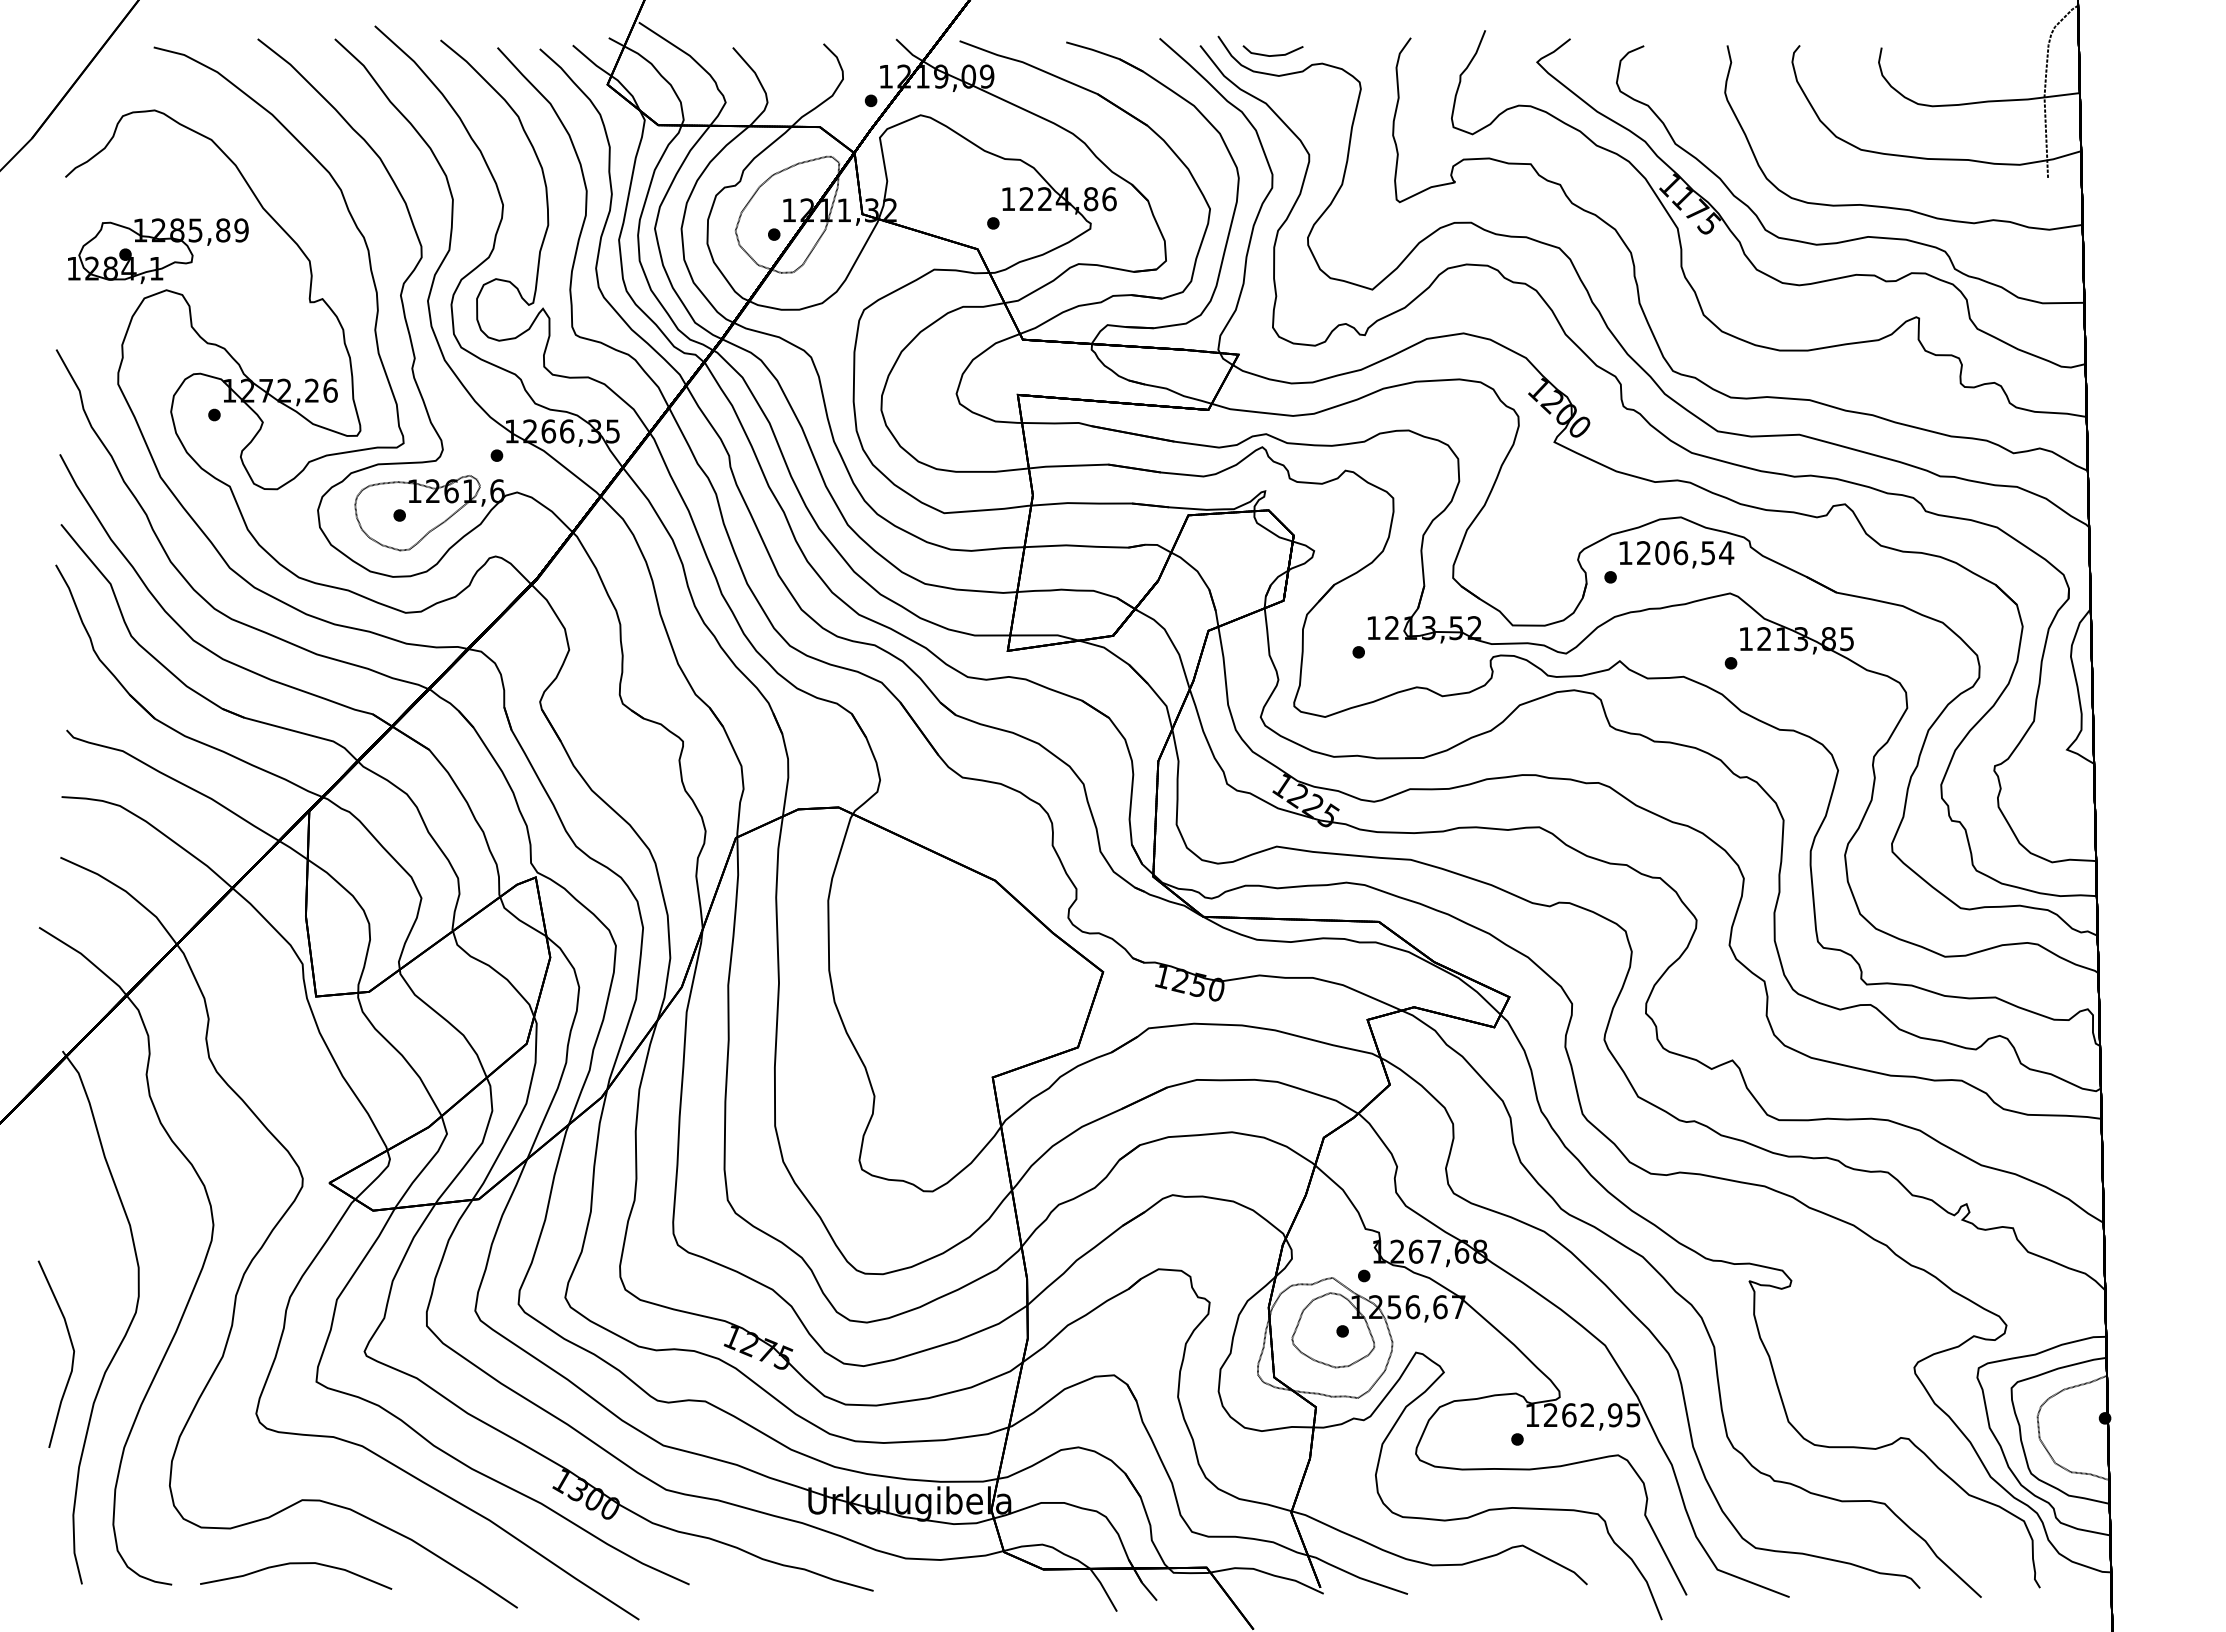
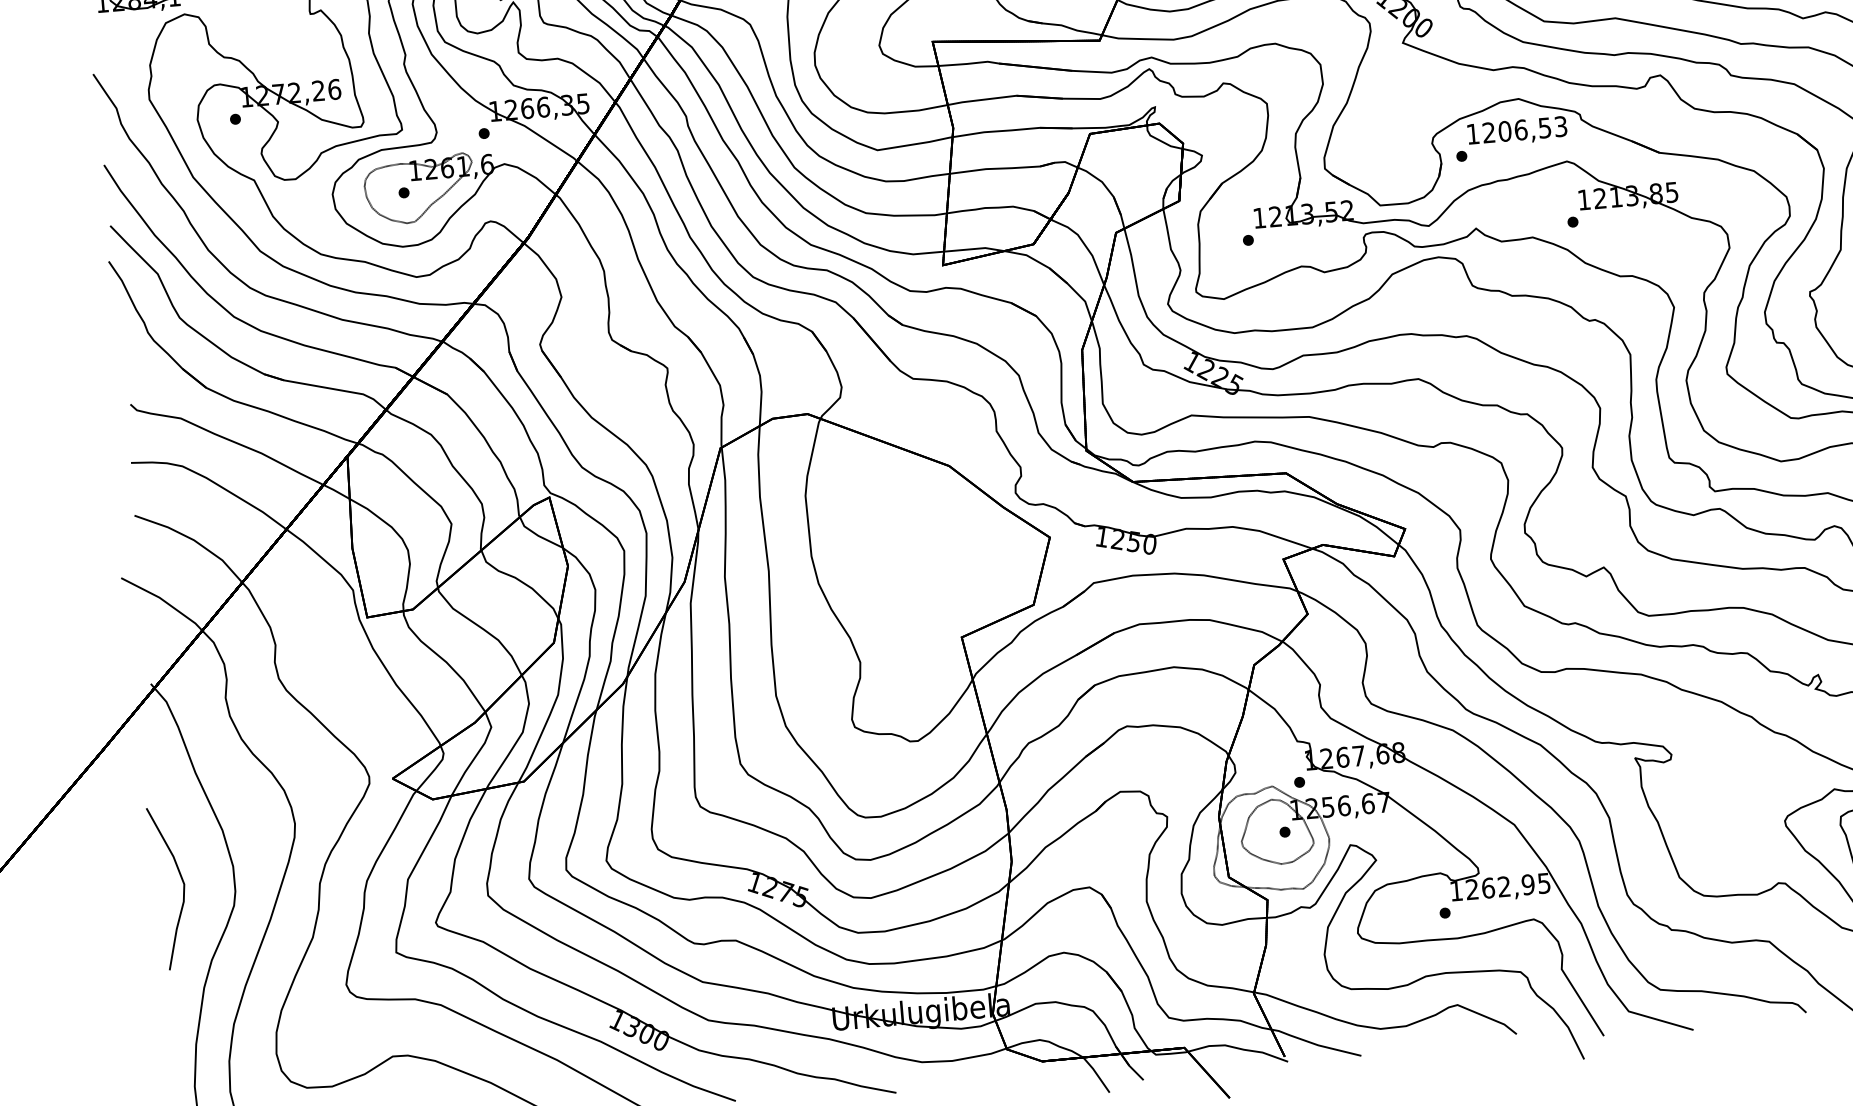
text: (1726, 553) -> (1560, 126), 1206,54 -> 1206,53
curve: (72, 1354) -> (183, 887), moved

